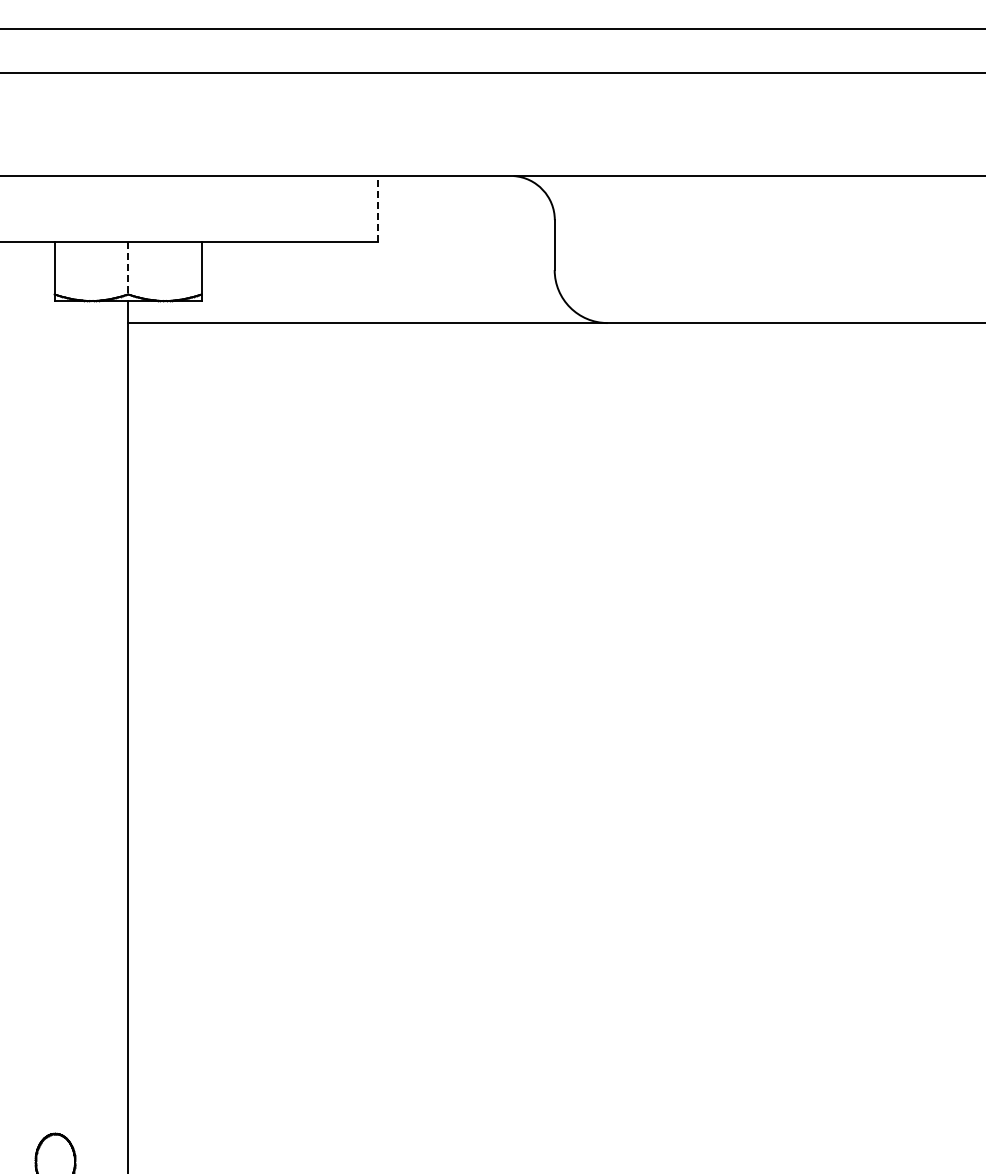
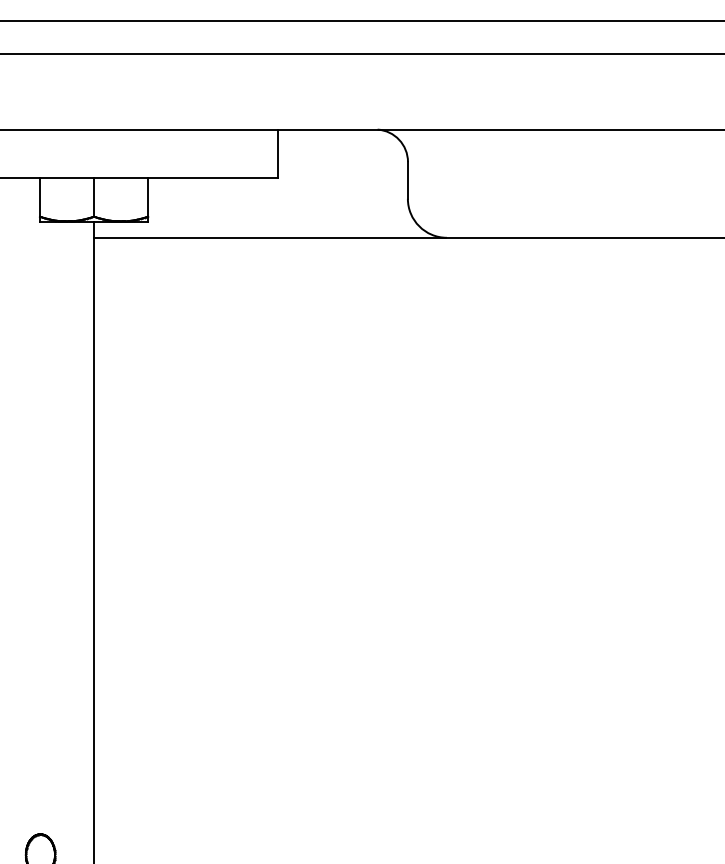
line: (377, 208) -> (277, 153), dashed -> solid
line: (128, 268) -> (94, 197), dashed -> solid

